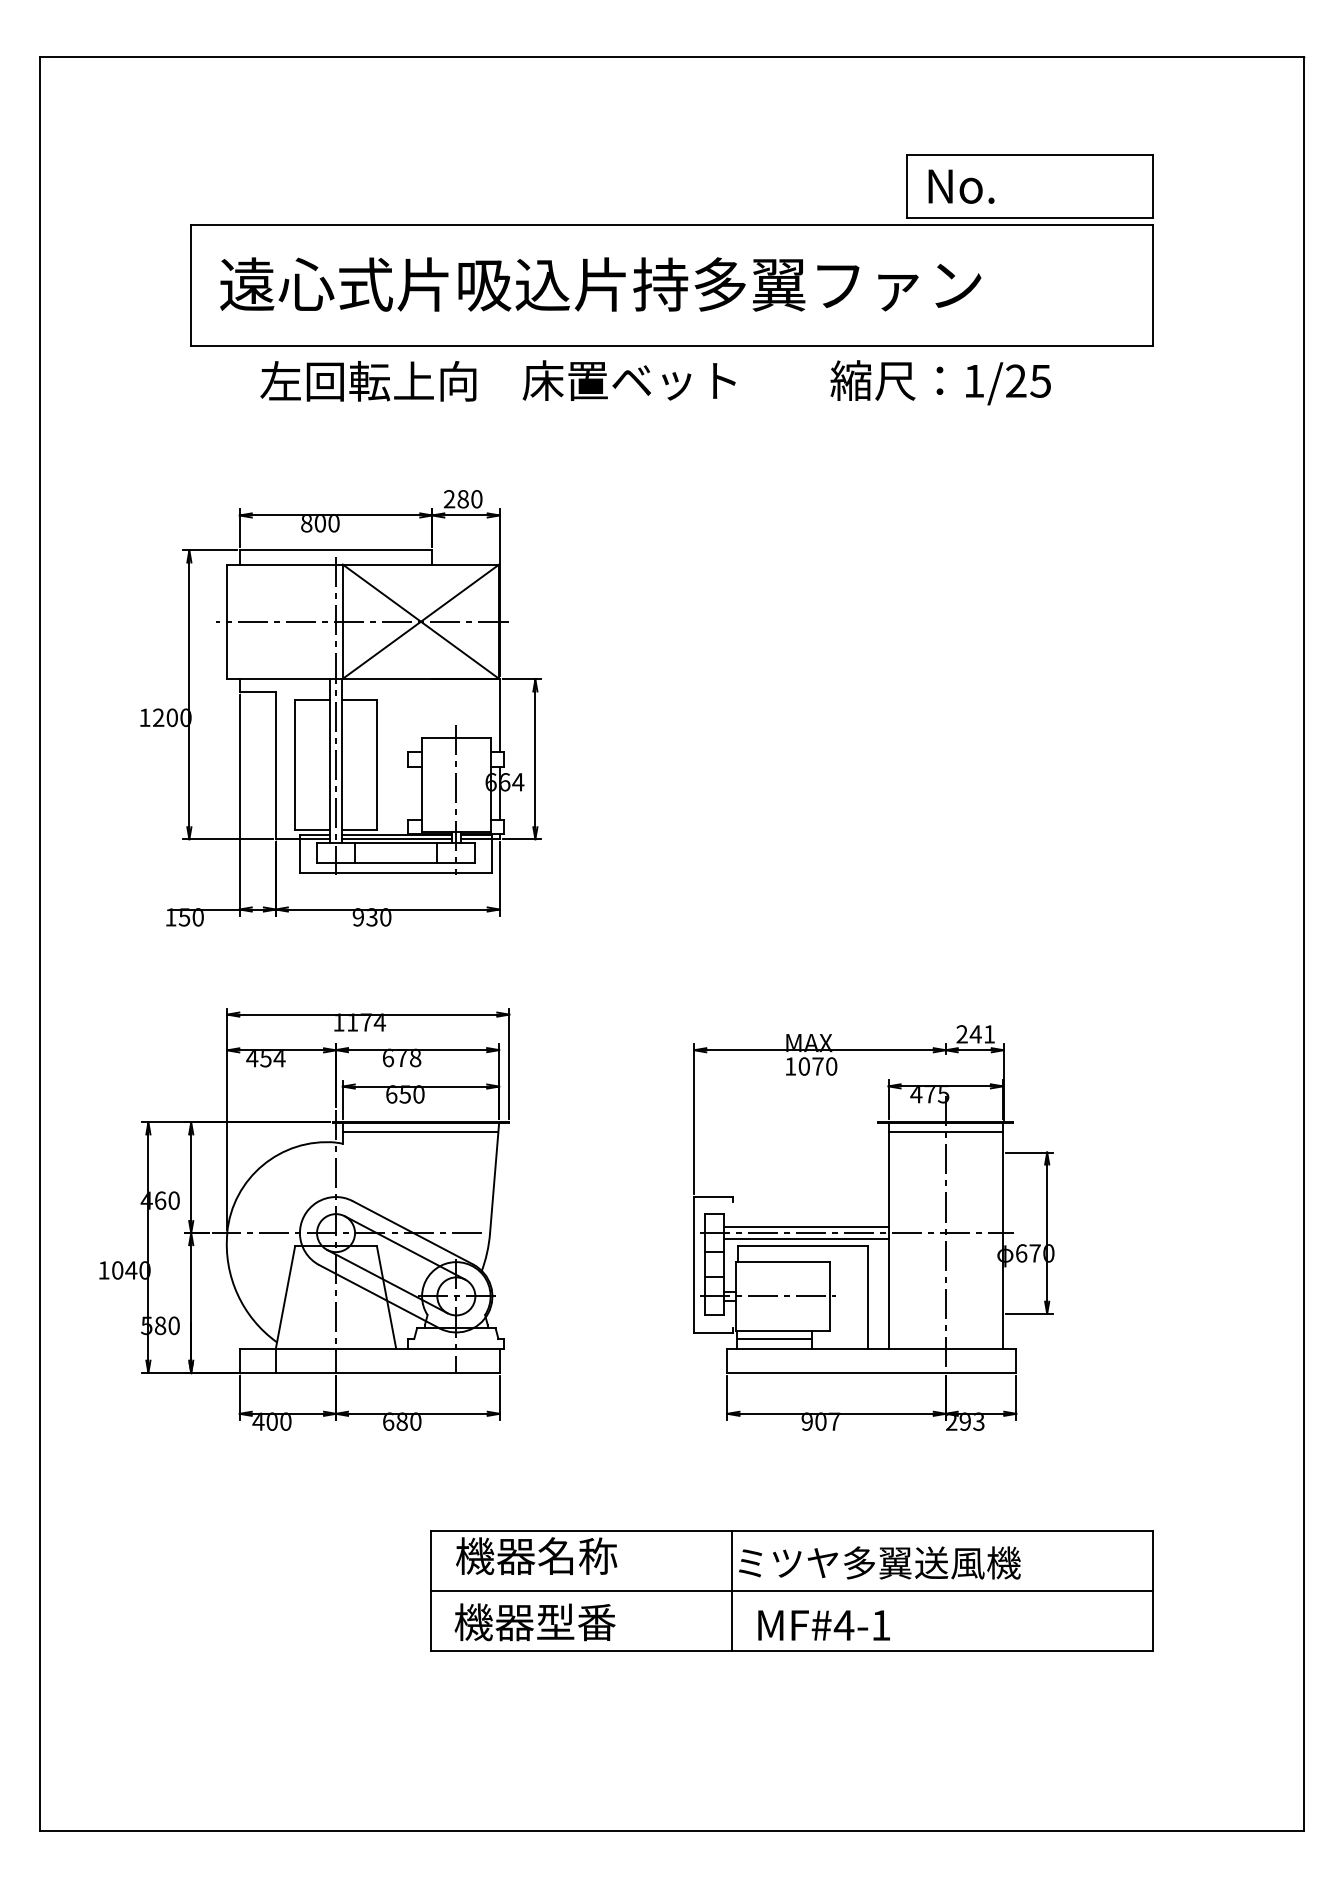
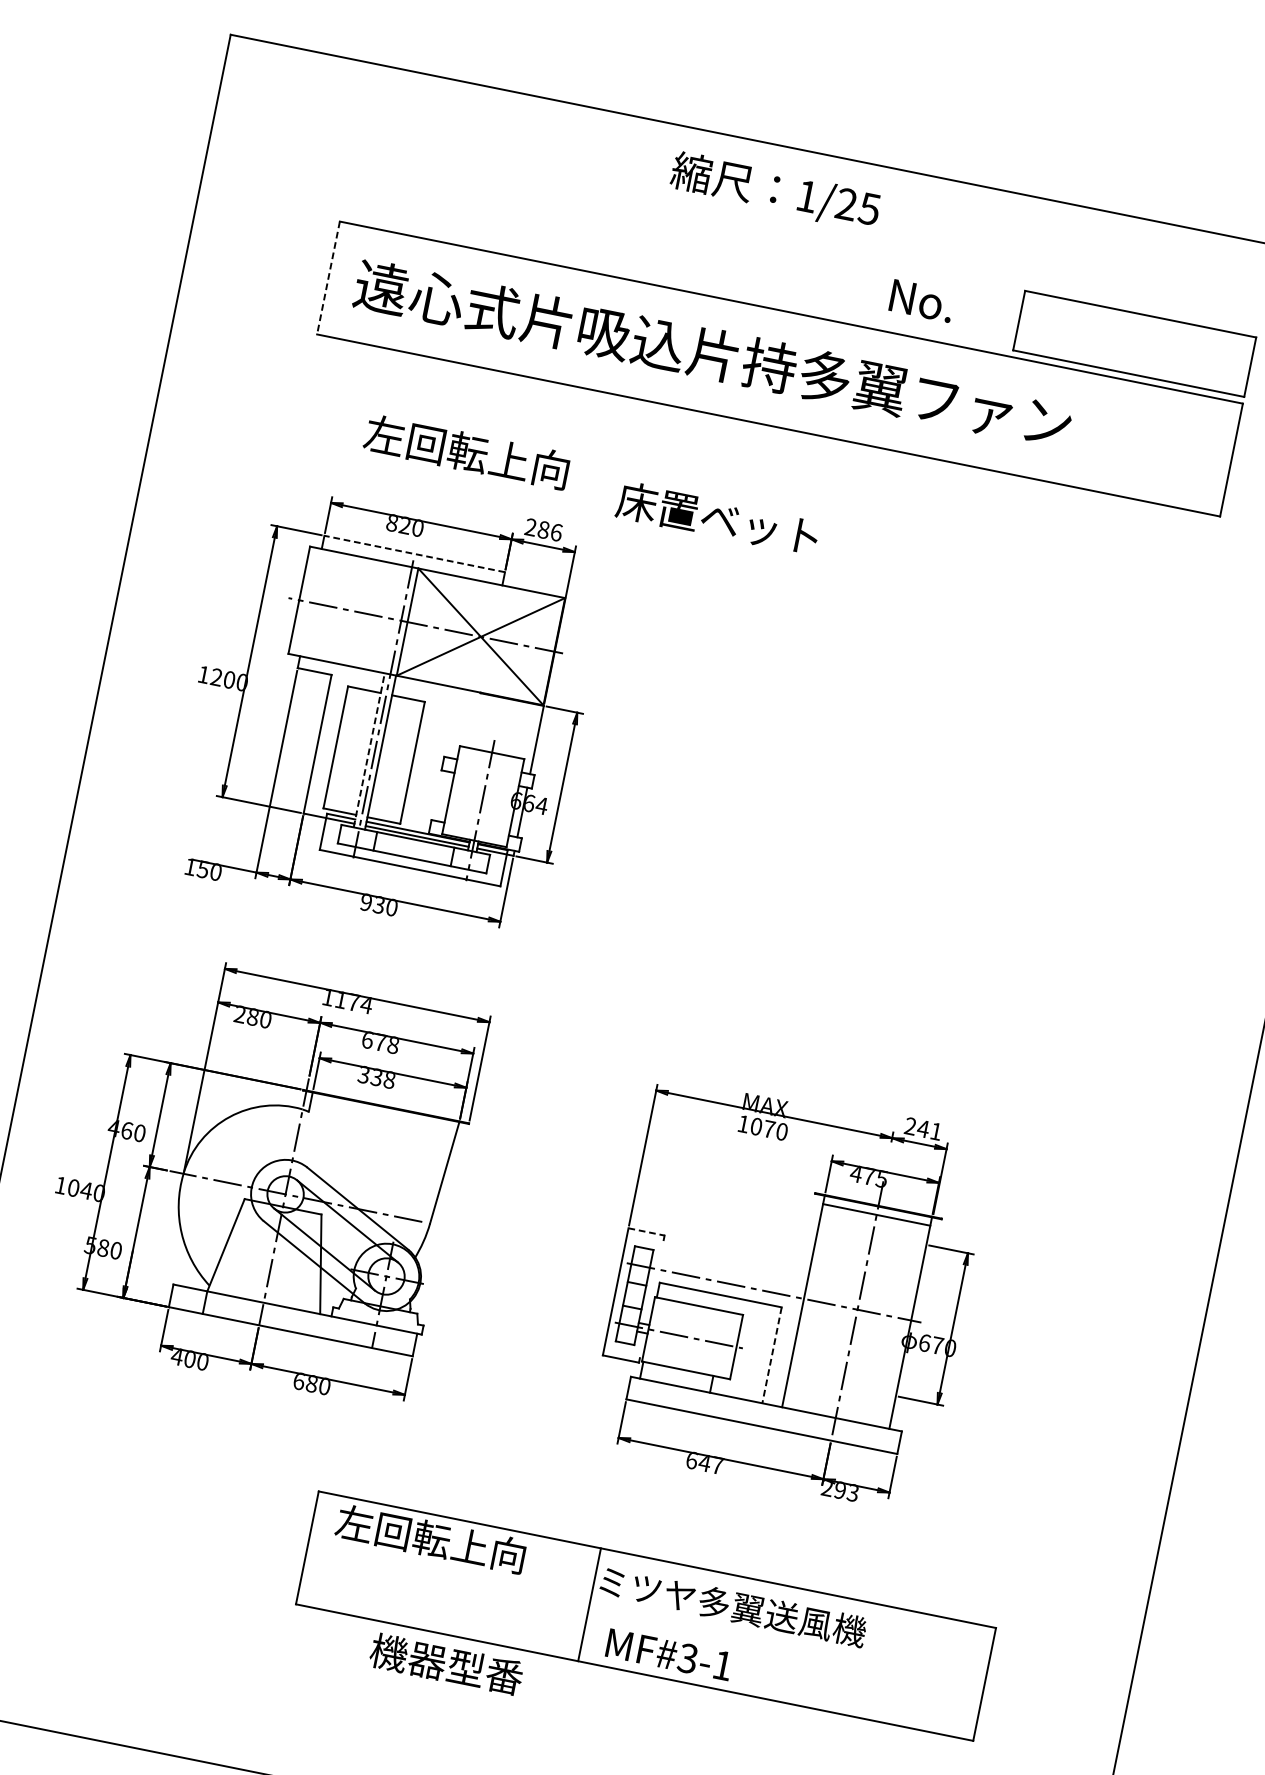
text: (961, 186) -> (922, 300), moved
line: (190, 286) -> (328, 278), solid -> dashed
text: (628, 380) -> (717, 518), moved
text: (368, 381) -> (466, 452), moved
text: (940, 382) -> (775, 191), moved
text: (476, 499) -> (556, 532), 280 -> 286
text: (319, 524) -> (404, 526), 800 -> 820
line: (335, 550) -> (414, 553), solid -> dashed
line: (330, 760) -> (369, 749), solid -> dashed
text: (265, 1057) -> (252, 1016), 454 -> 280
text: (404, 1094) -> (376, 1077), 650 -> 338
line: (420, 1132) -> (383, 1115), removed
line: (714, 1197) -> (647, 1232), solid -> dashed
line: (806, 1227) -> (728, 1278), removed
line: (806, 1239) -> (725, 1289), removed
line: (867, 1297) -> (772, 1355), solid -> dashed
line: (774, 1339) -> (676, 1377), removed
text: (814, 1421) -> (698, 1461), 907 -> 647
text: (555, 1556) -> (430, 1539), 機器名称 -> 左回転上向
line: (792, 1590) -> (646, 1615), removed
text: (534, 1622) -> (446, 1664), moved
text: (843, 1625) -> (687, 1658), MF#4-1 -> MF#3-1

